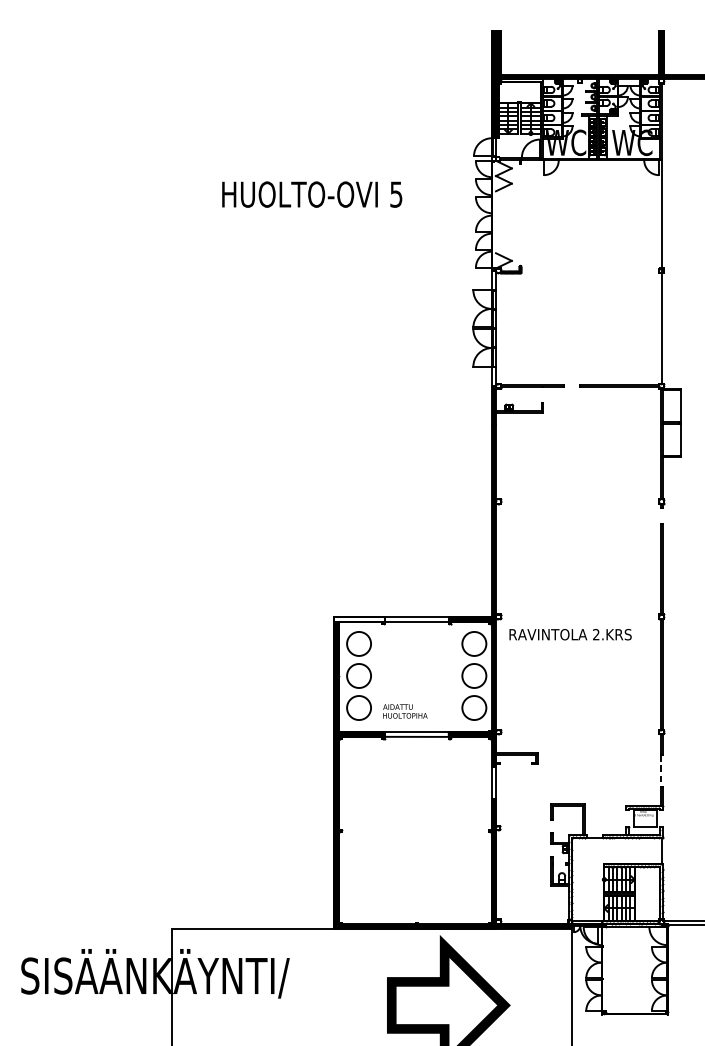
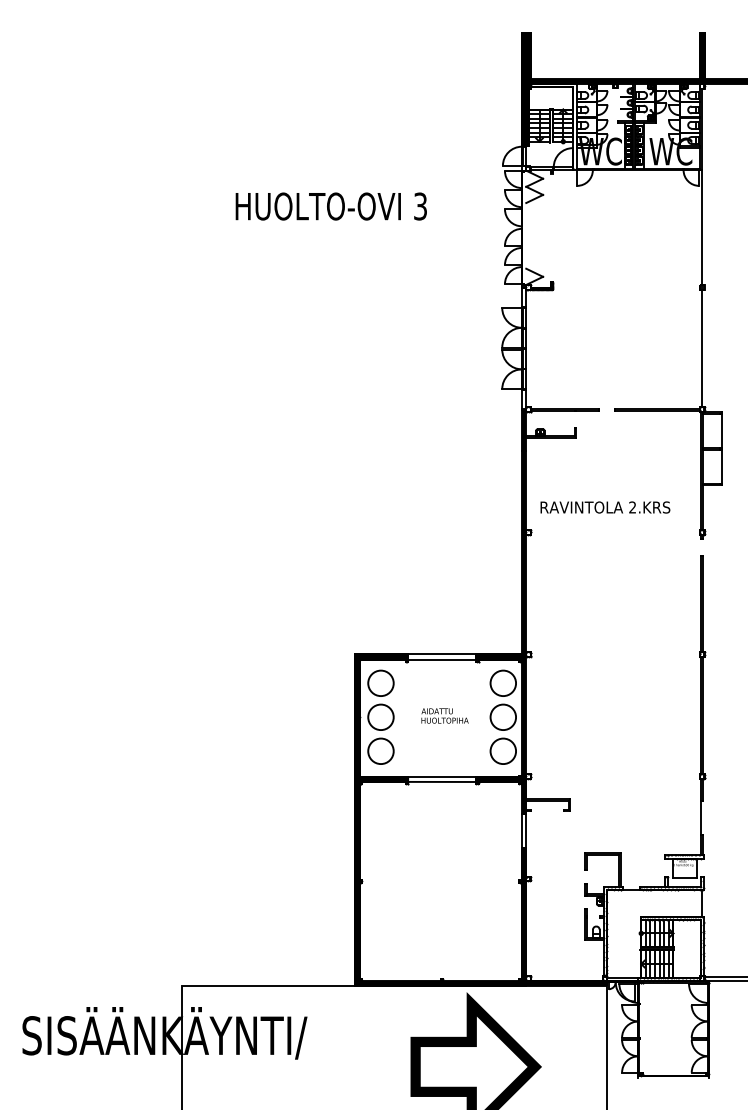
text: (396, 193) -> (420, 205), 5 -> 3
fill: (359, 618) -> (381, 656), added
text: (570, 634) -> (605, 507), moved
text: (404, 711) -> (444, 715), moved
line: (661, 771) -> (701, 818), dashed -> solid

